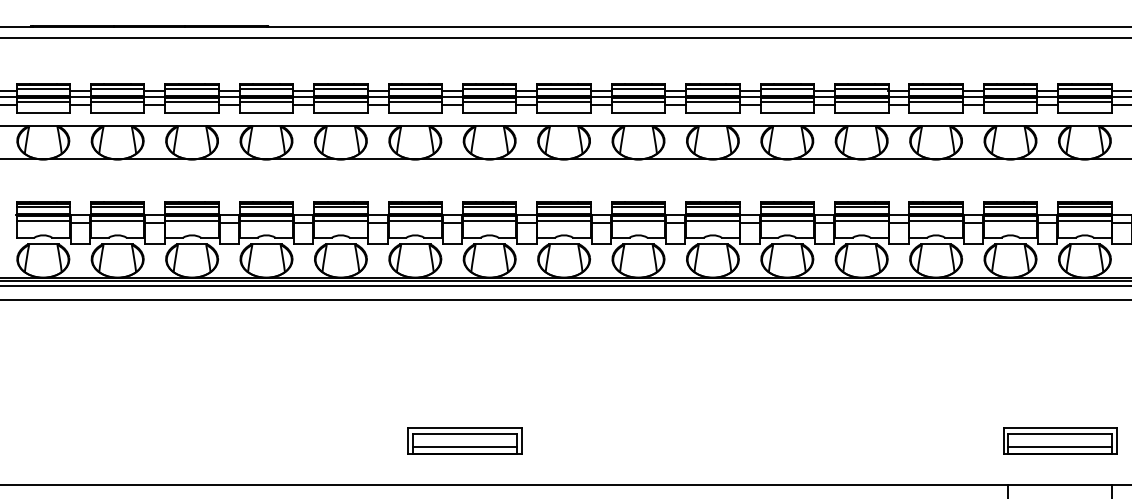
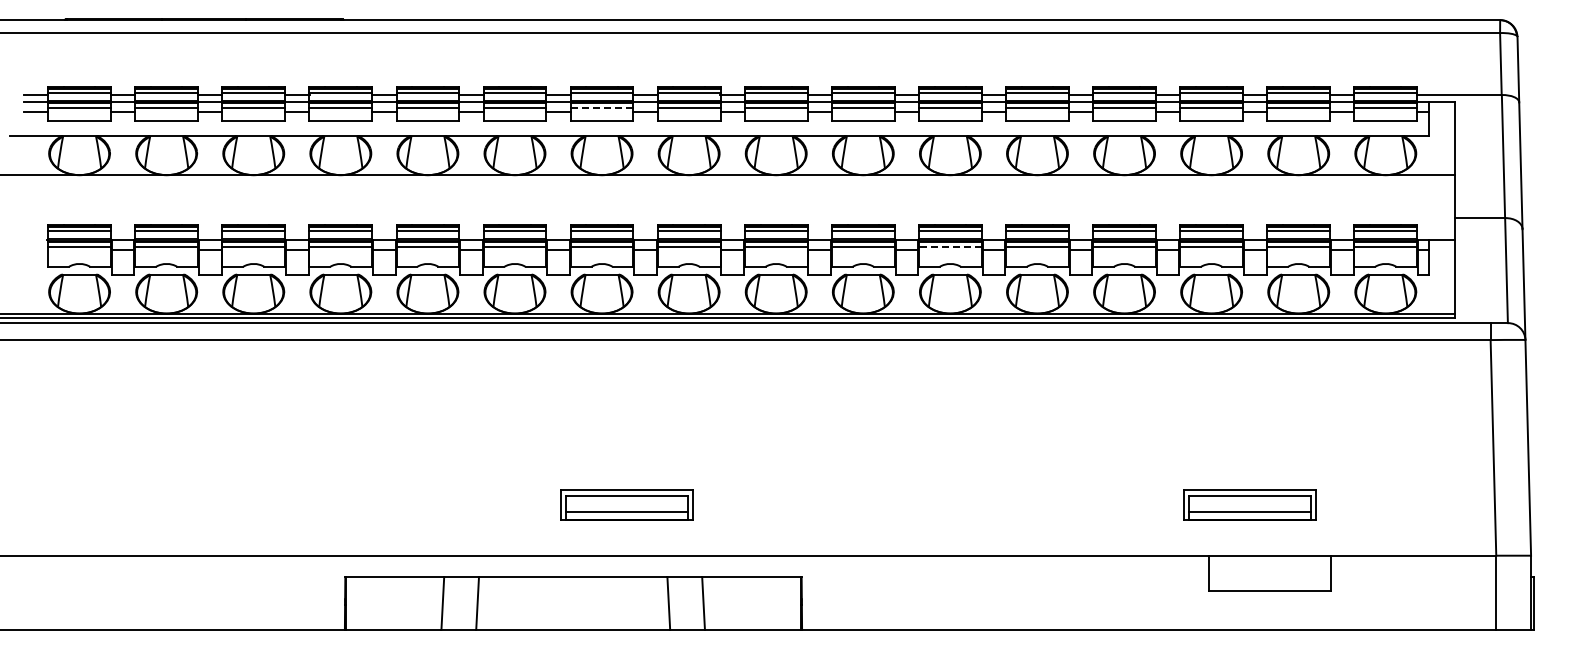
line: (489, 102) -> (601, 108), solid -> dashed
line: (786, 220) -> (949, 246), solid -> dashed
part: (464, 440) -> (626, 504), moved
part: (1059, 440) -> (1249, 504), moved

